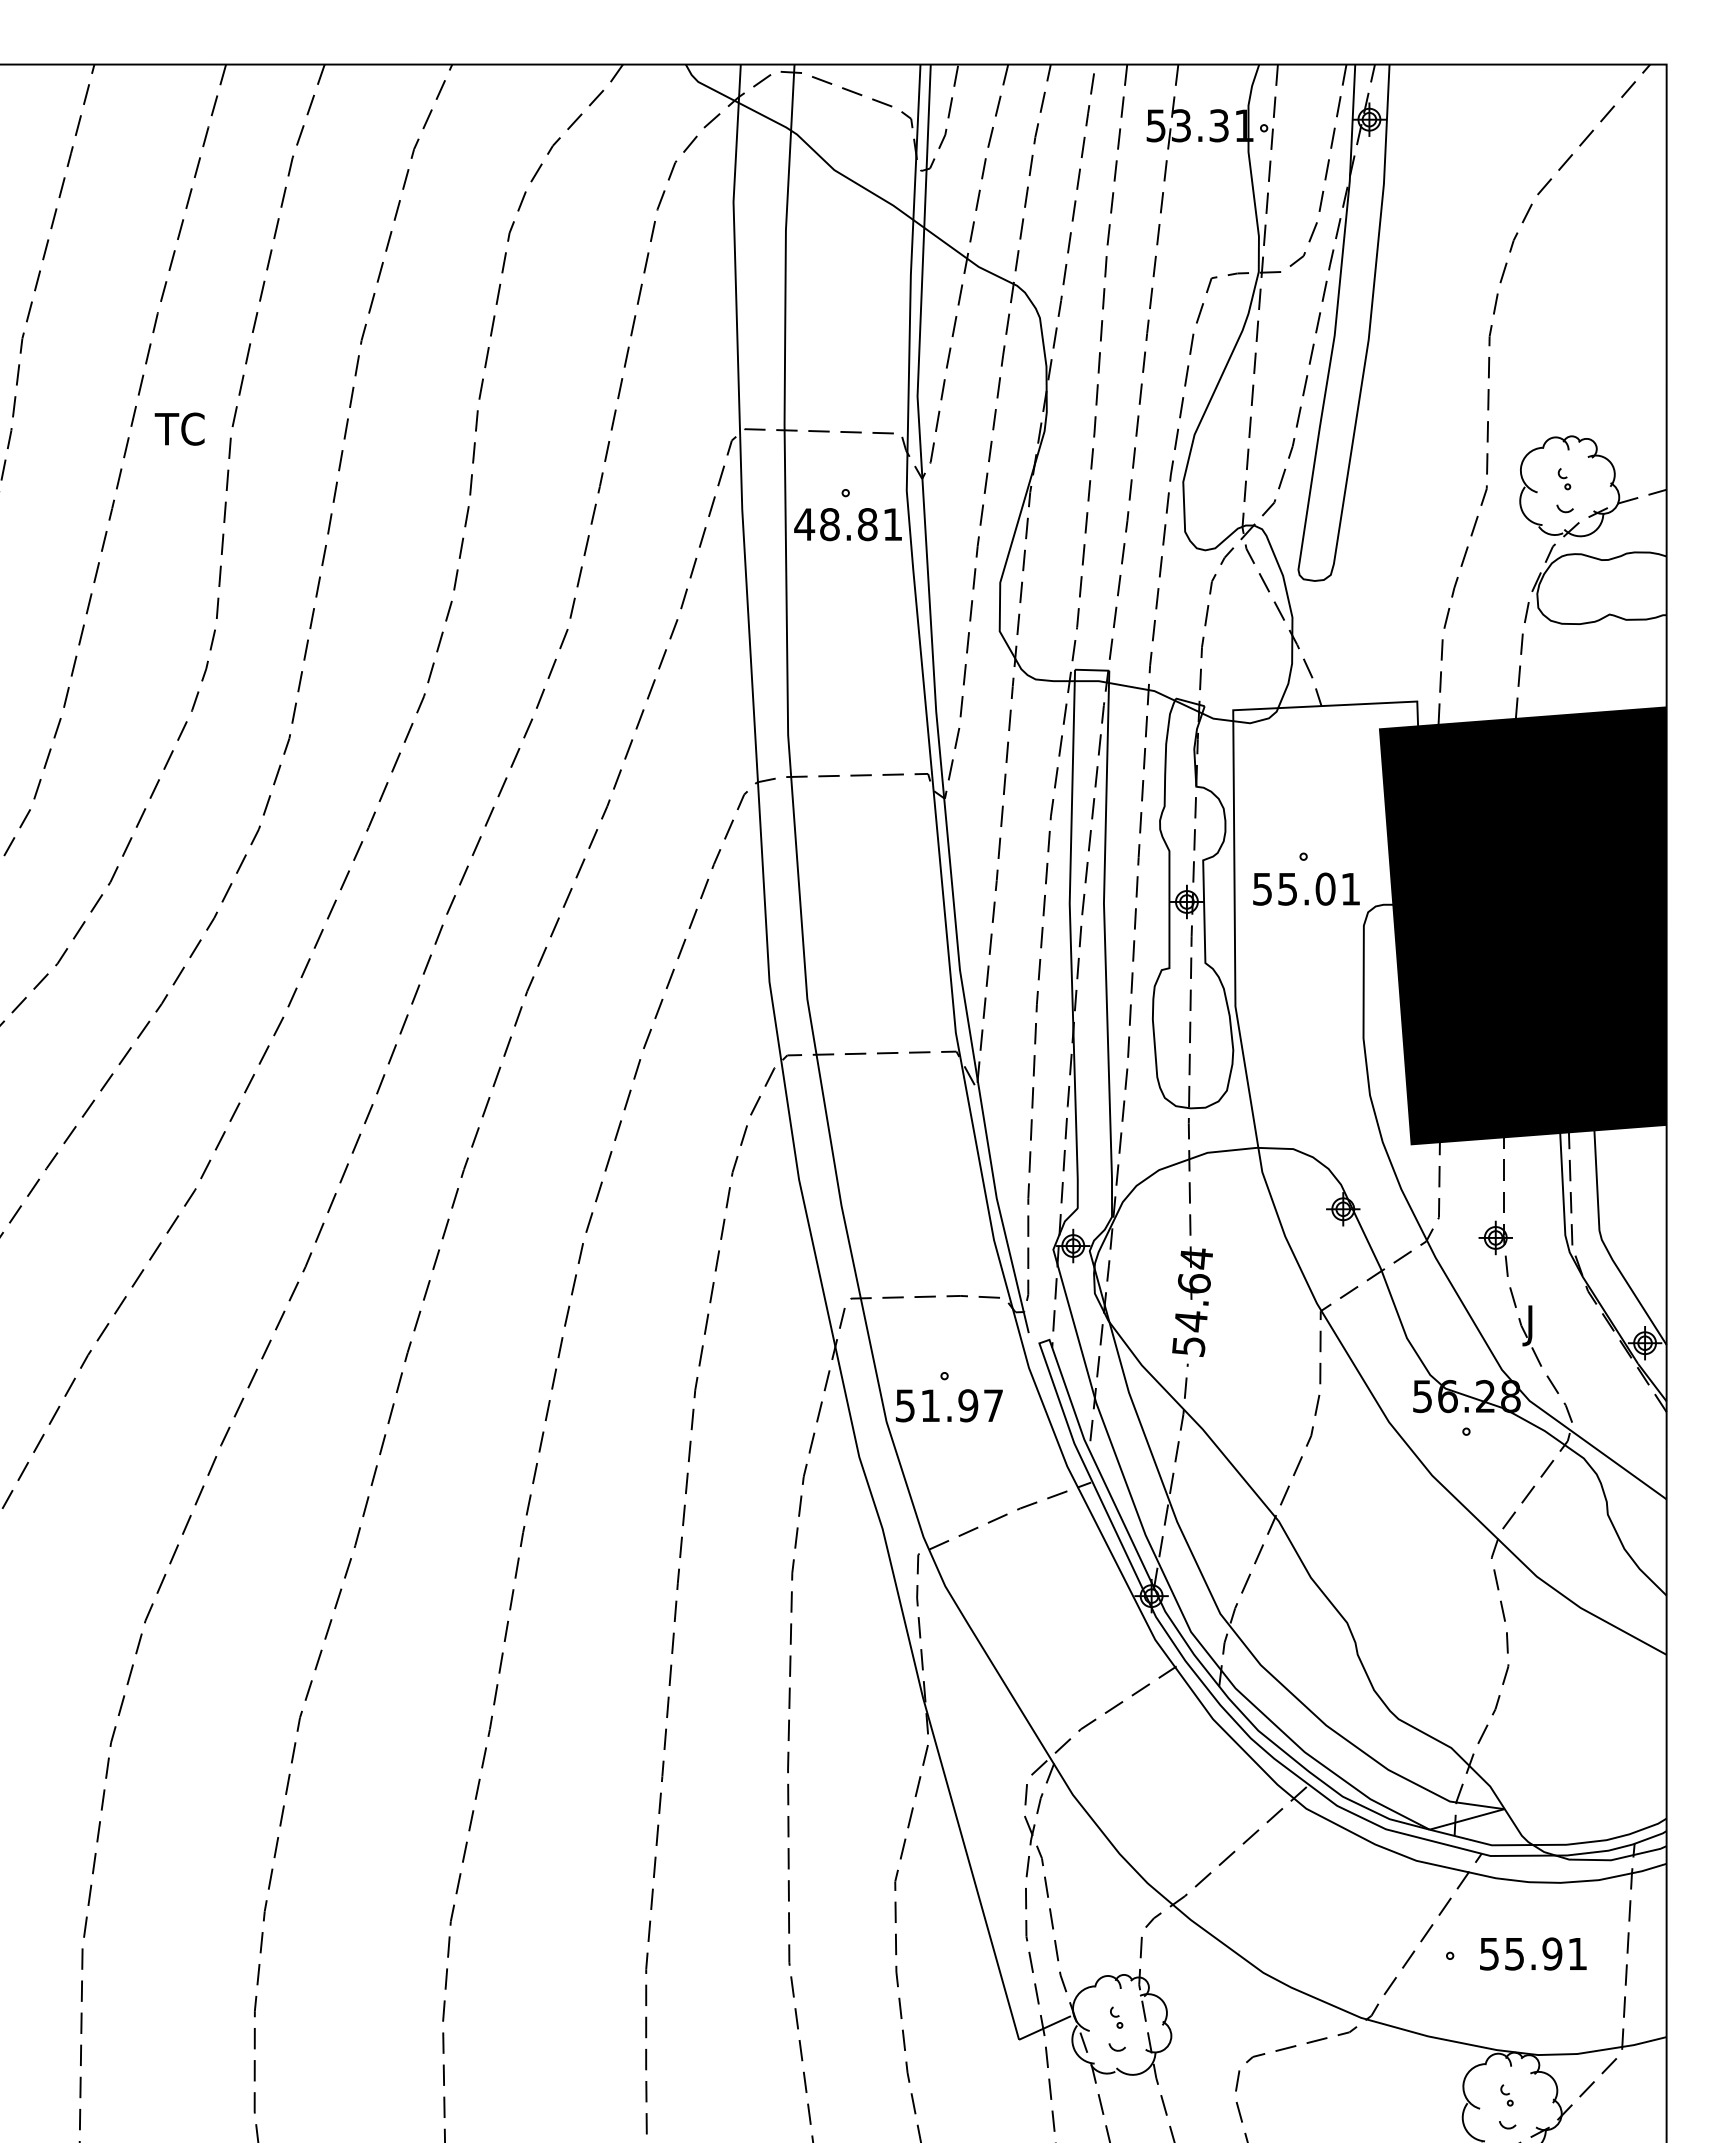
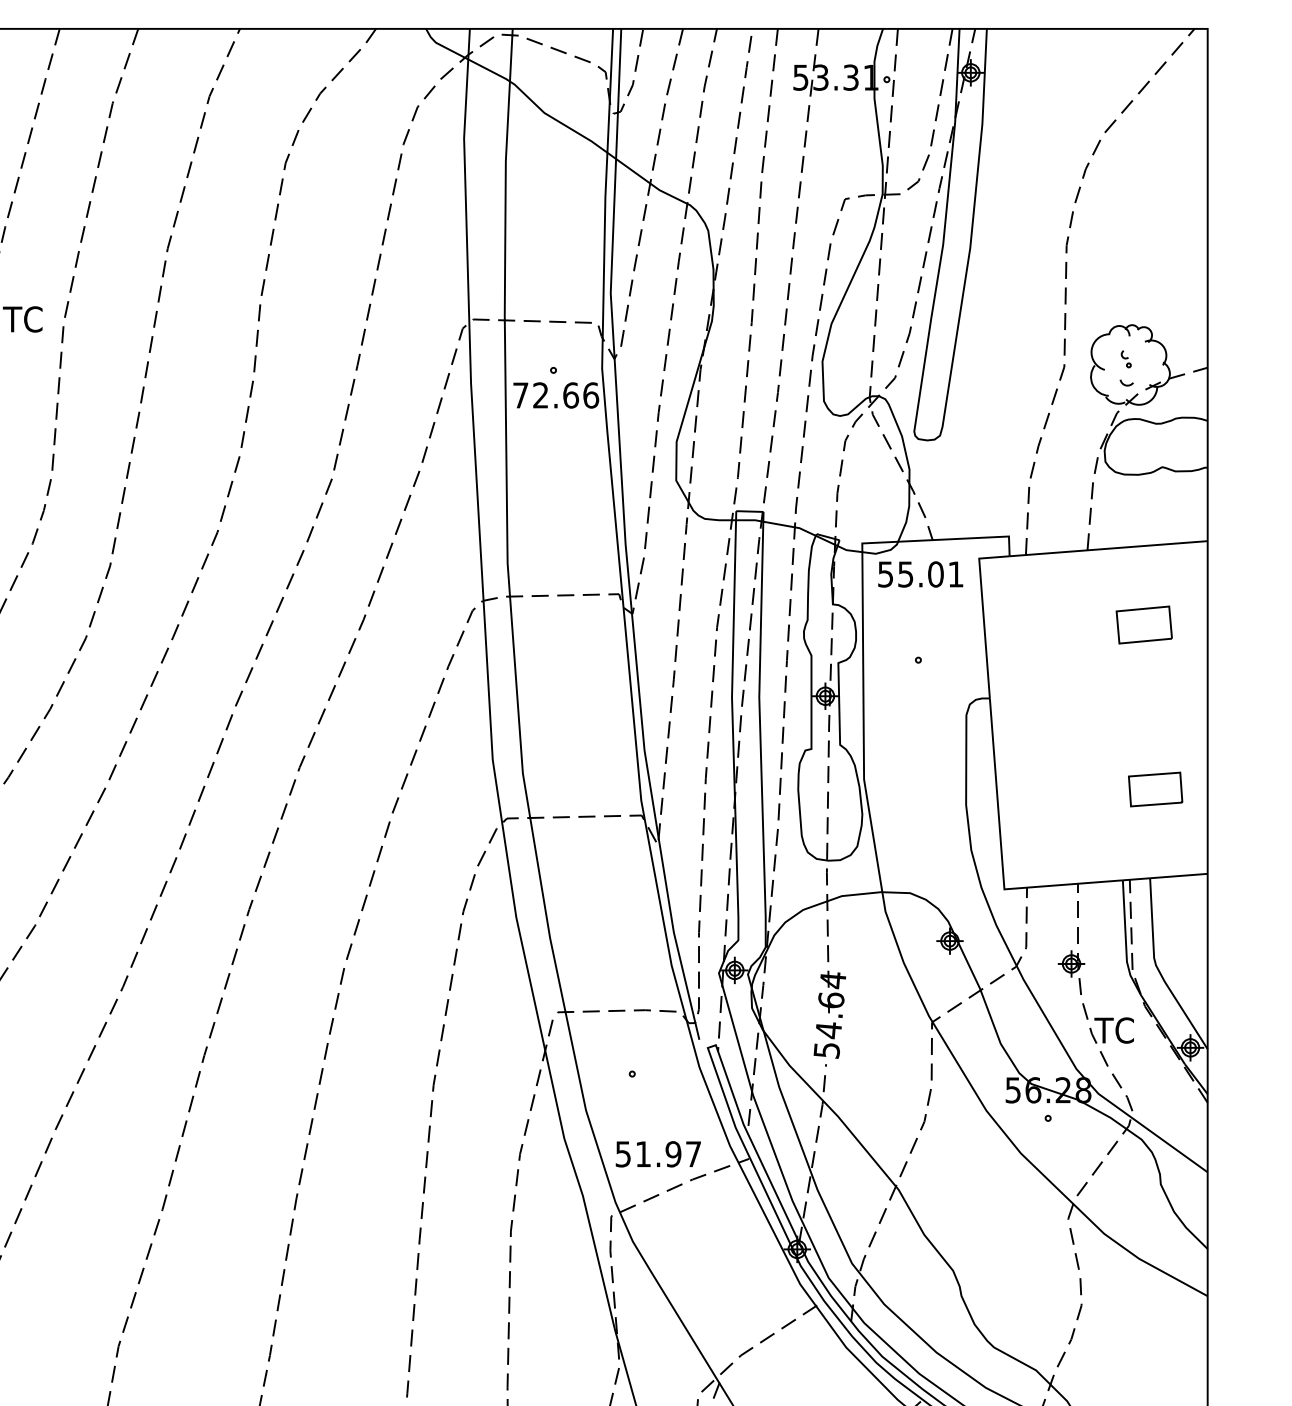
text: (848, 524) -> (555, 395), 48.81 -> 72.66
text: (1306, 888) -> (920, 573), moved
fill: (1522, 925) -> (1092, 714), removed
text: (1548, 1325) -> (1113, 1033), J -> TC
text: (949, 1405) -> (658, 1154), moved

